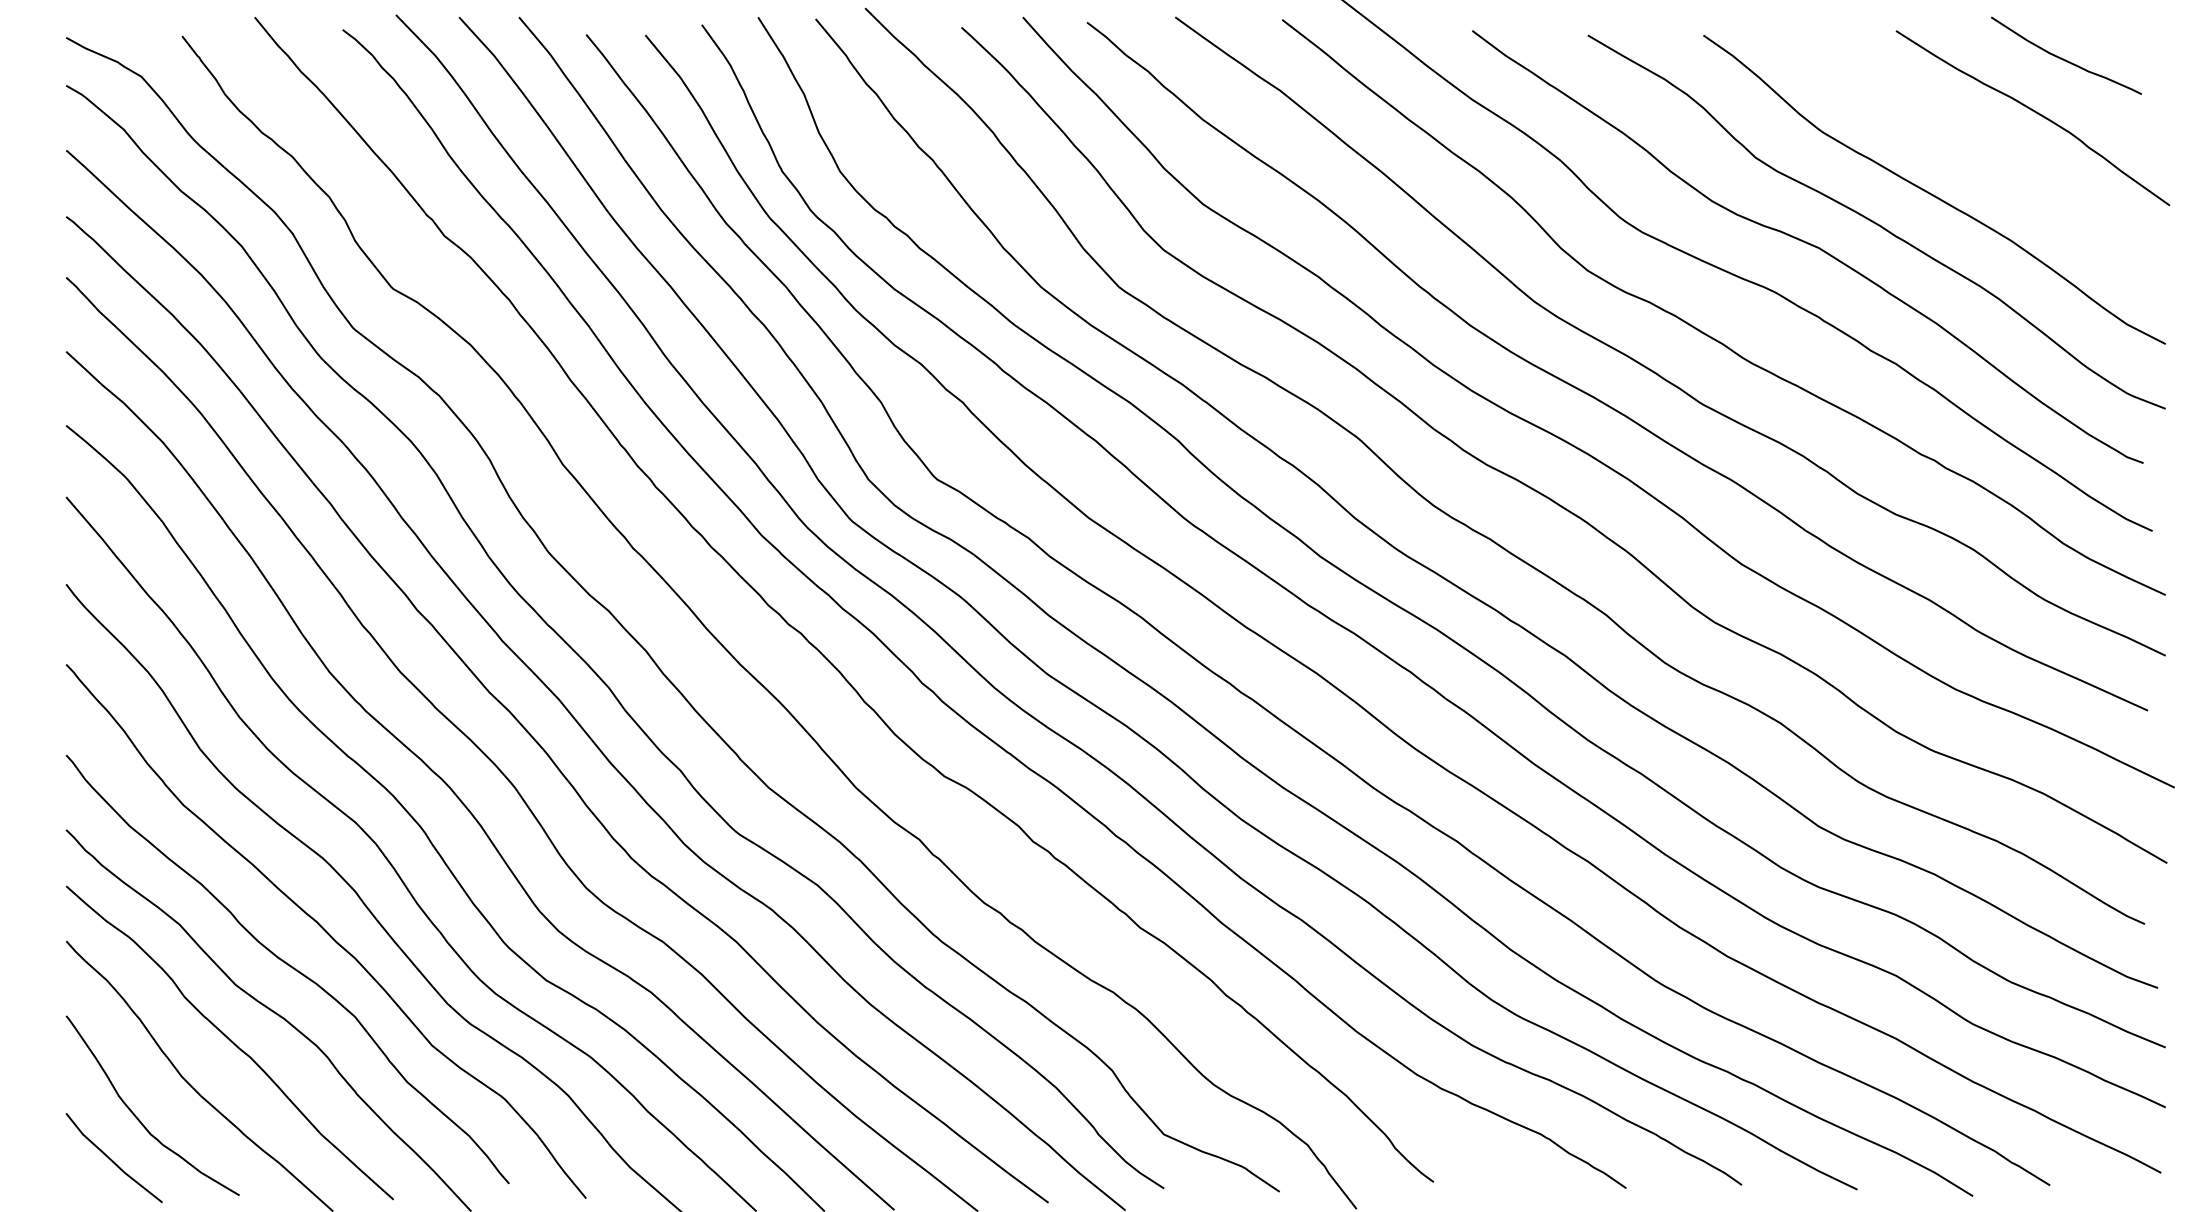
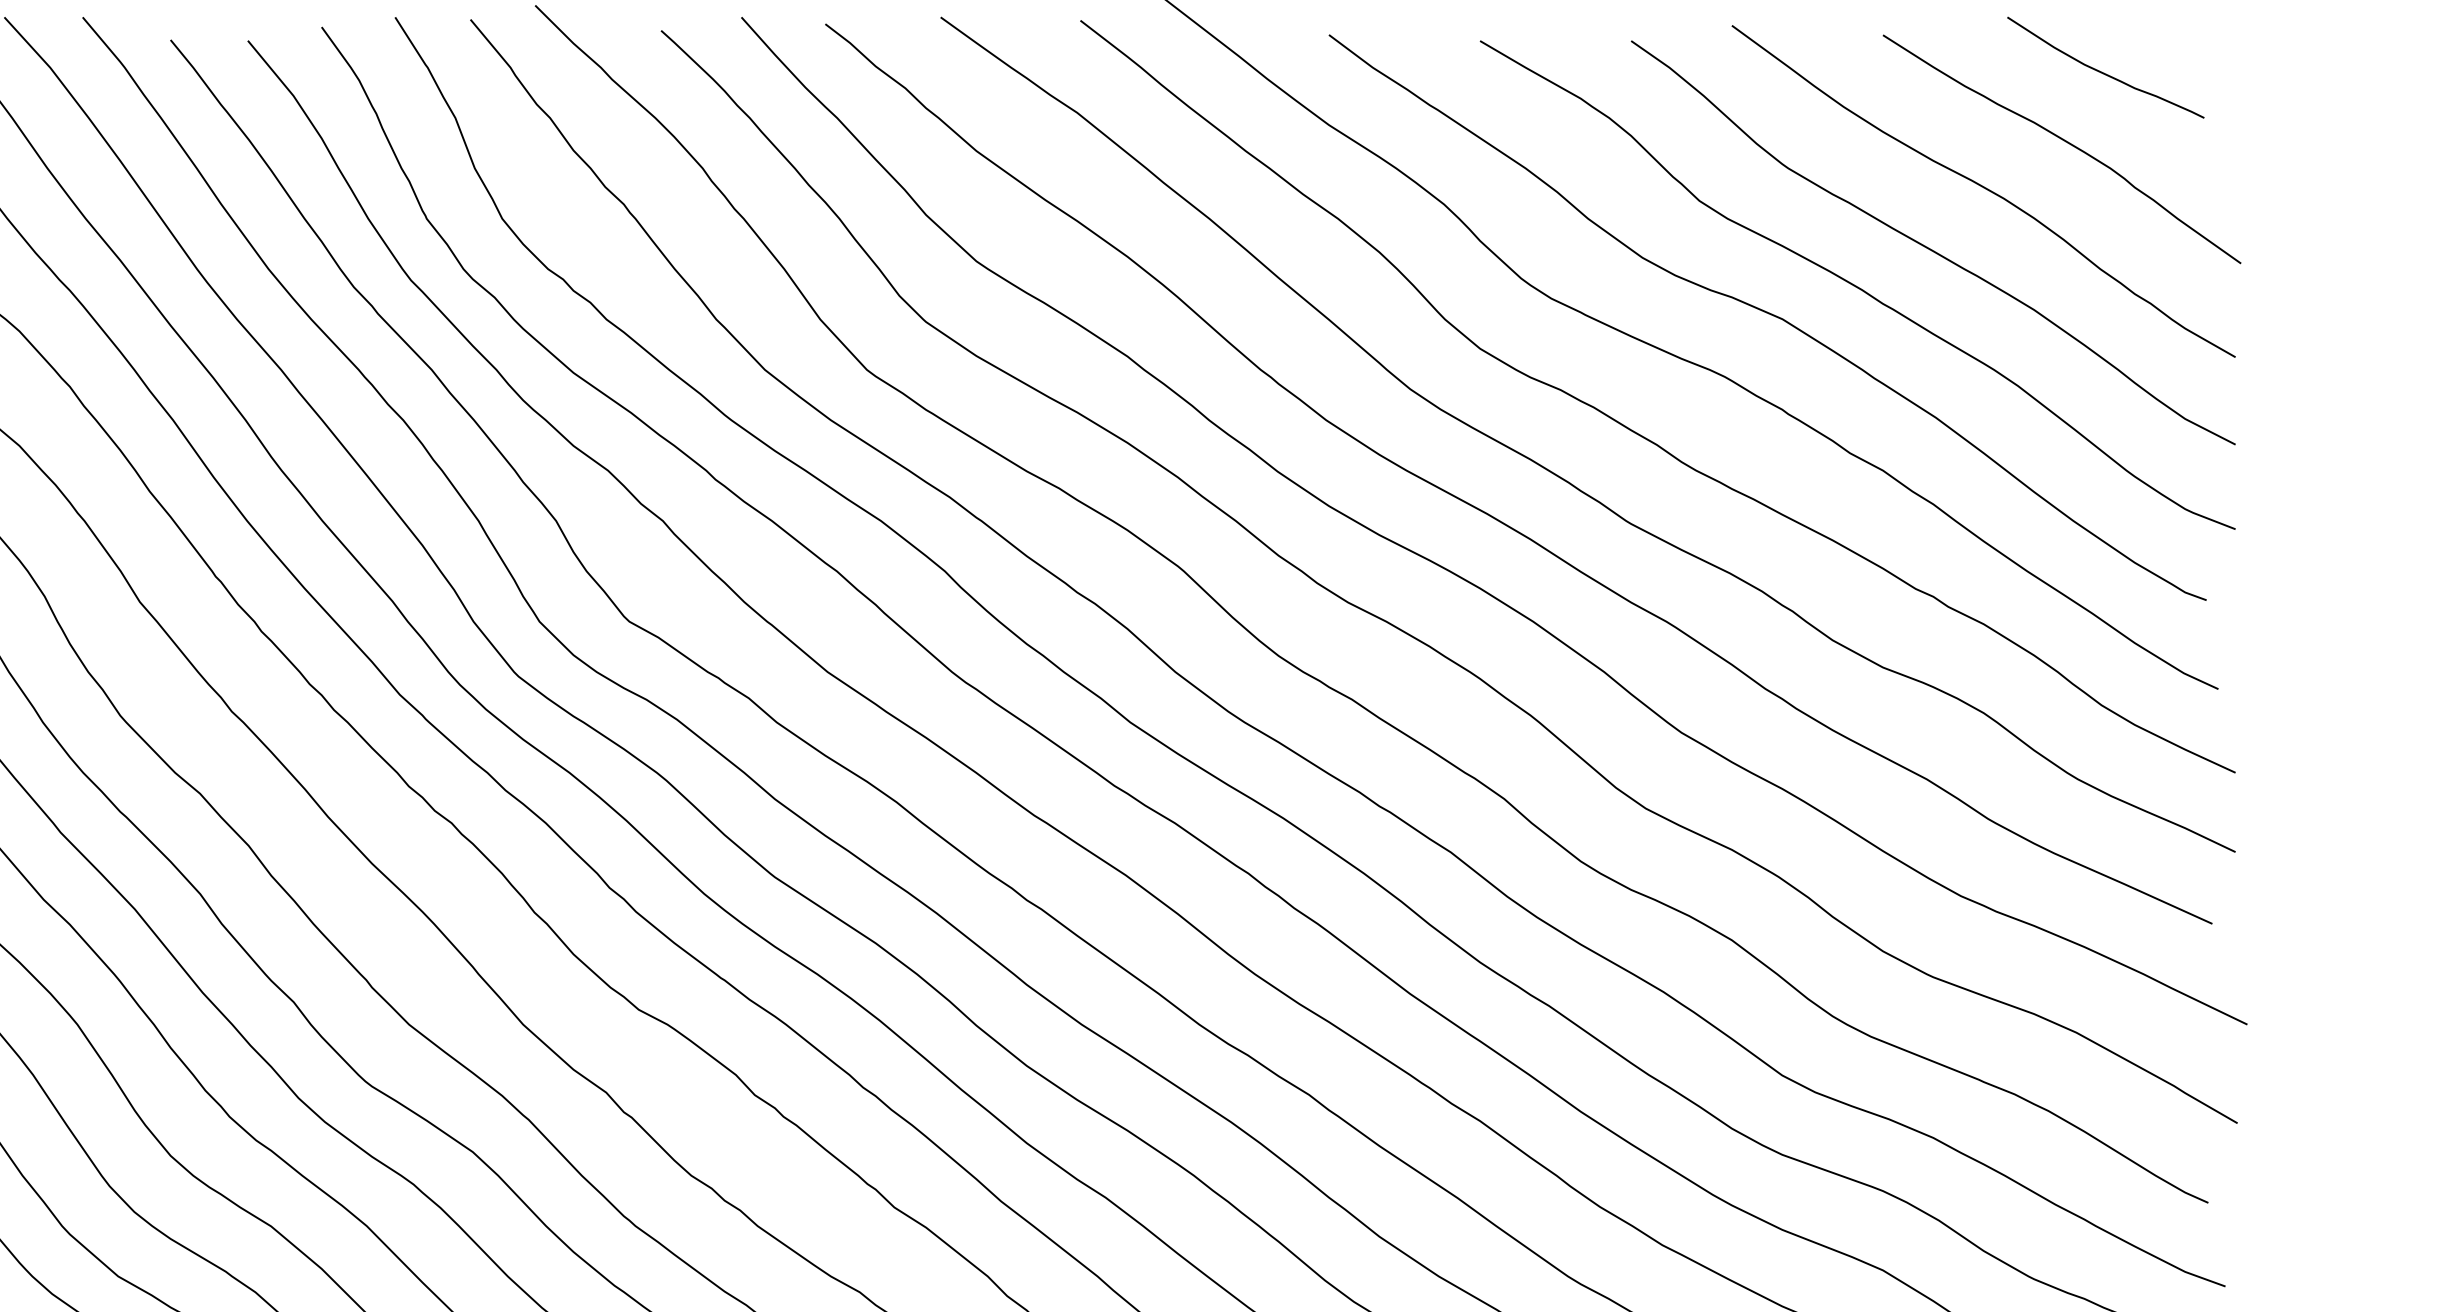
curve: (1973, 148) -> (1984, 188), added

